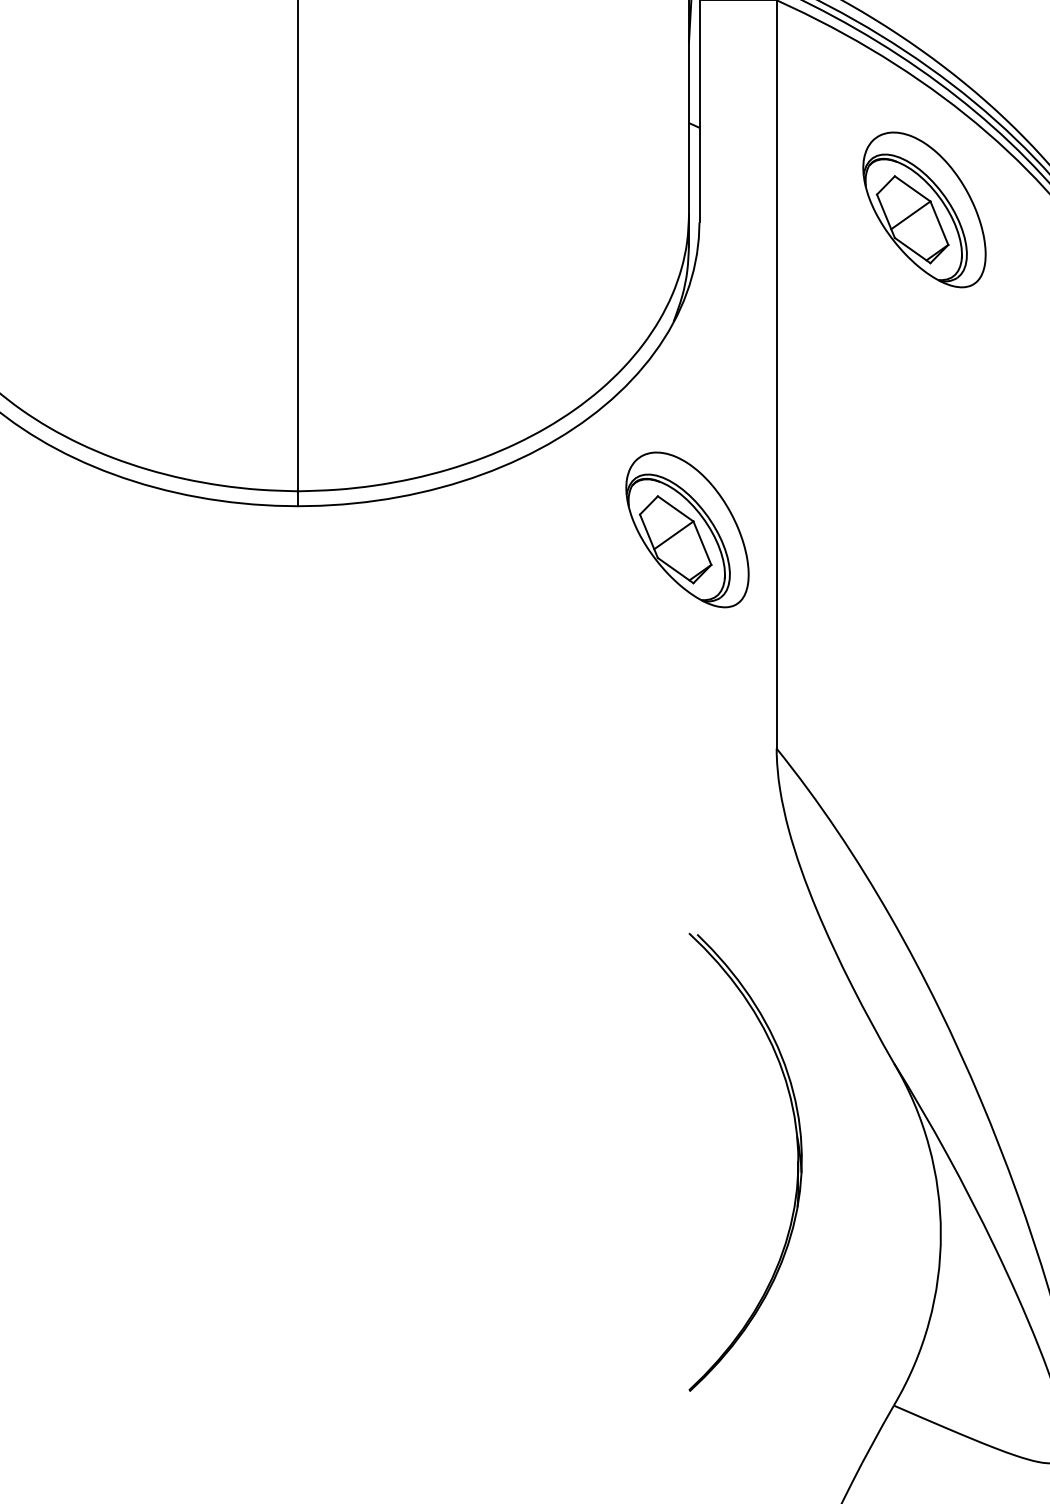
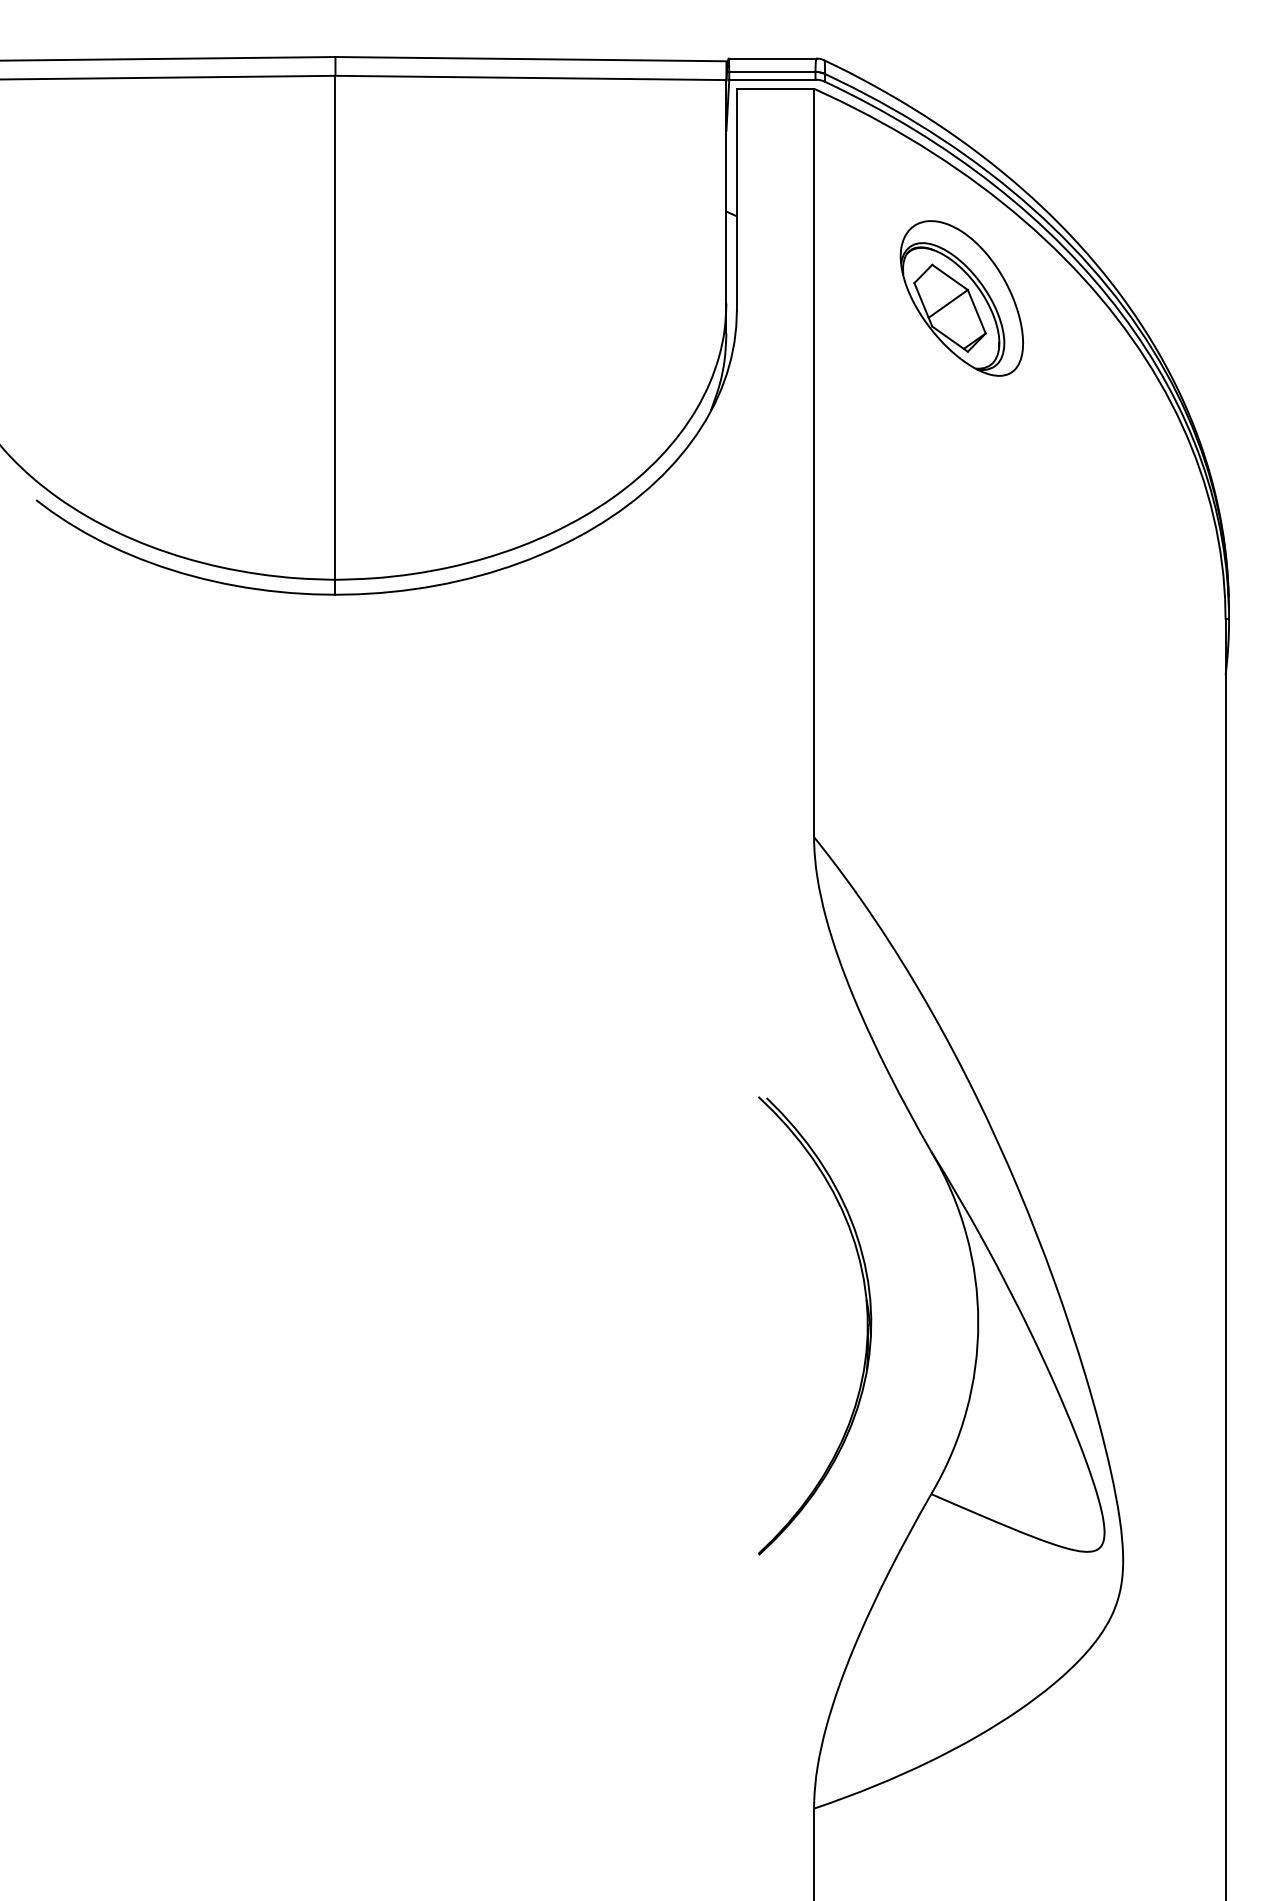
part: (687, 529) -> (724, 618), removed
part: (797, 1161) -> (866, 1325), moved

